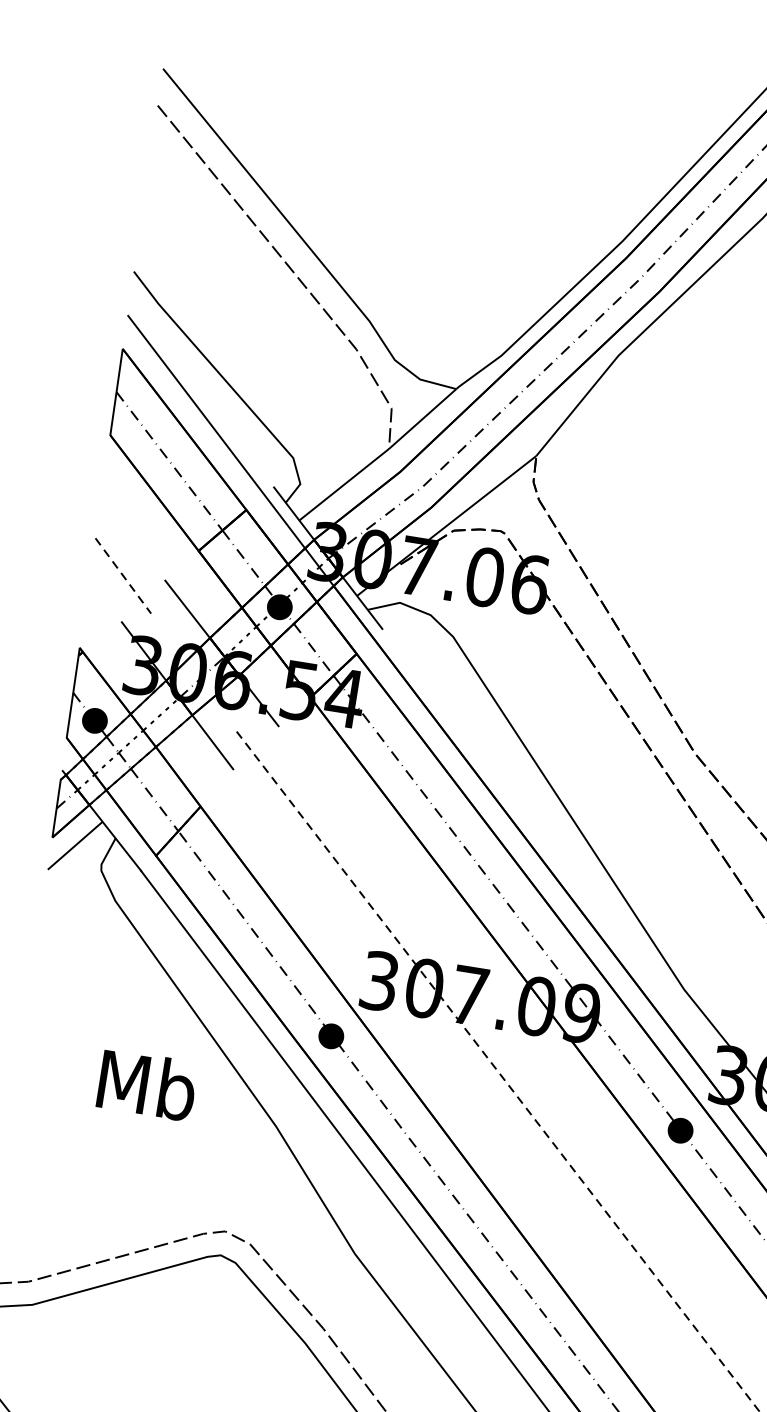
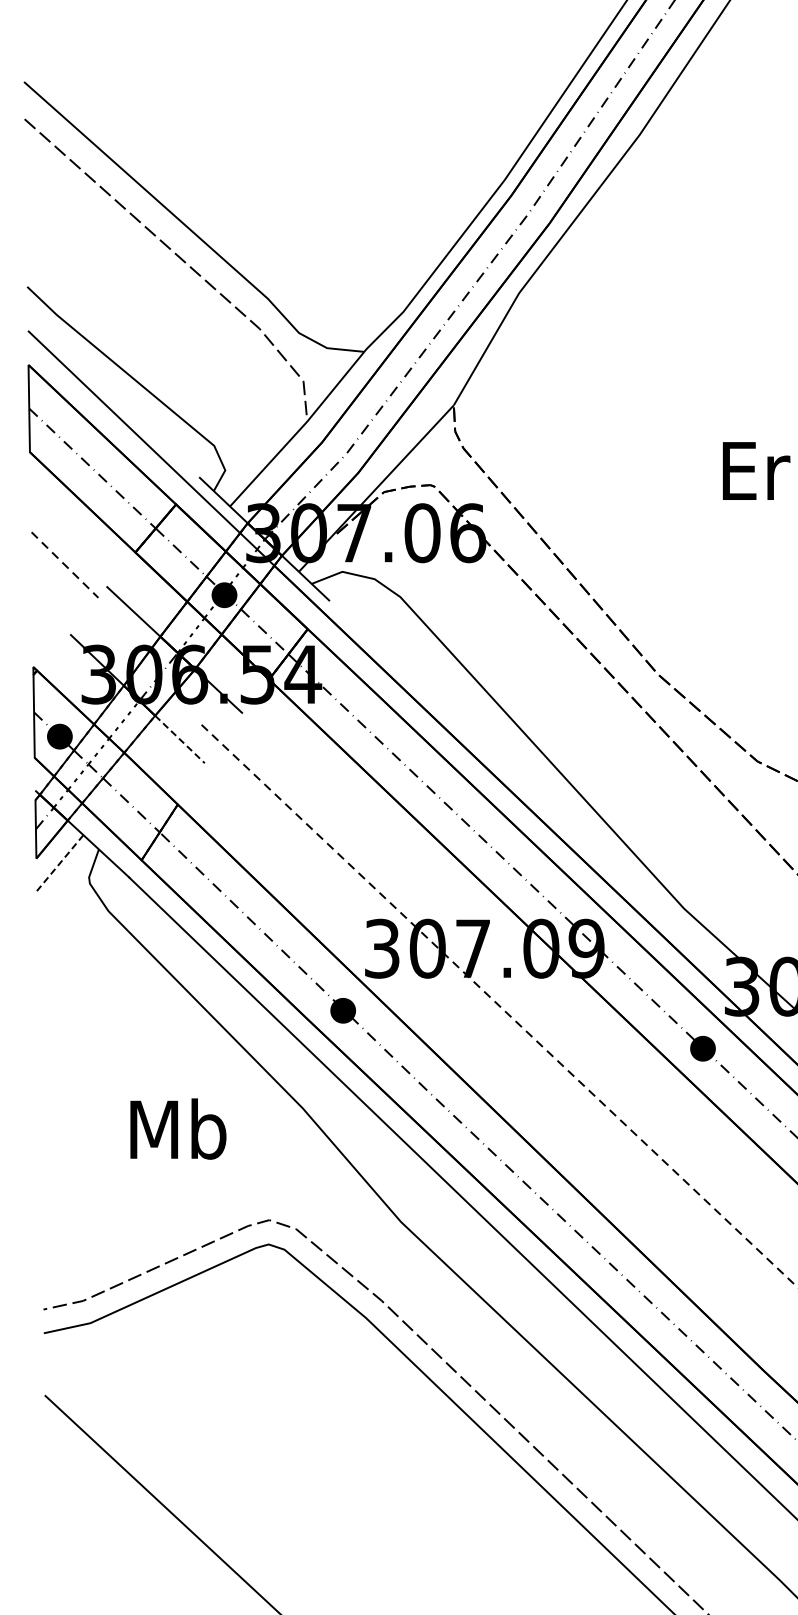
line: (122, 575) -> (64, 564), moved
line: (213, 742) -> (180, 739), solid -> dashed
line: (75, 845) -> (60, 862), solid -> dashed
text: (147, 1084) -> (178, 1128), moved

